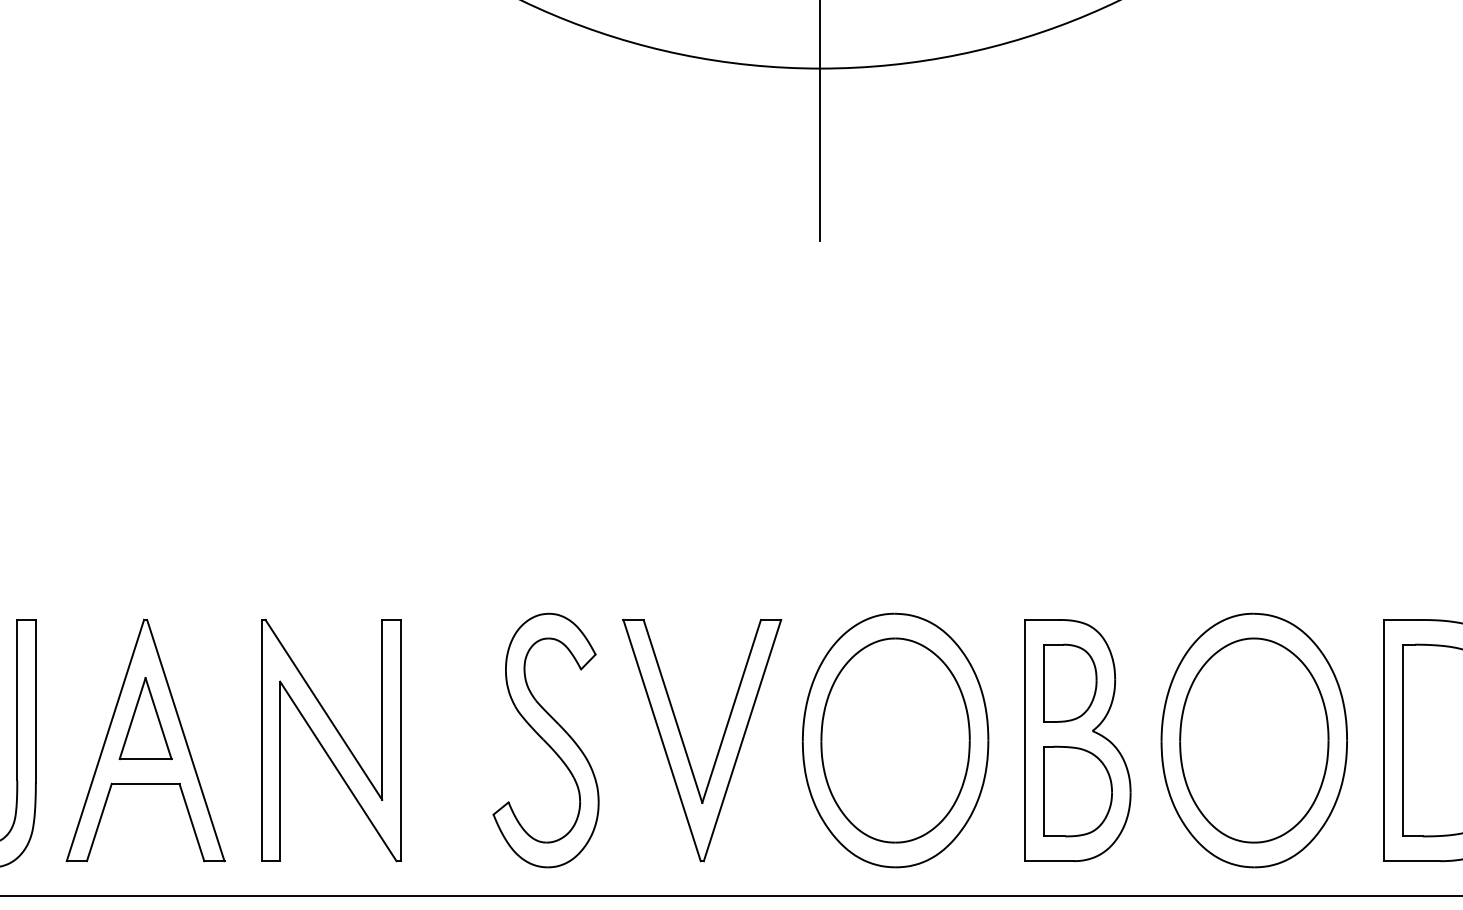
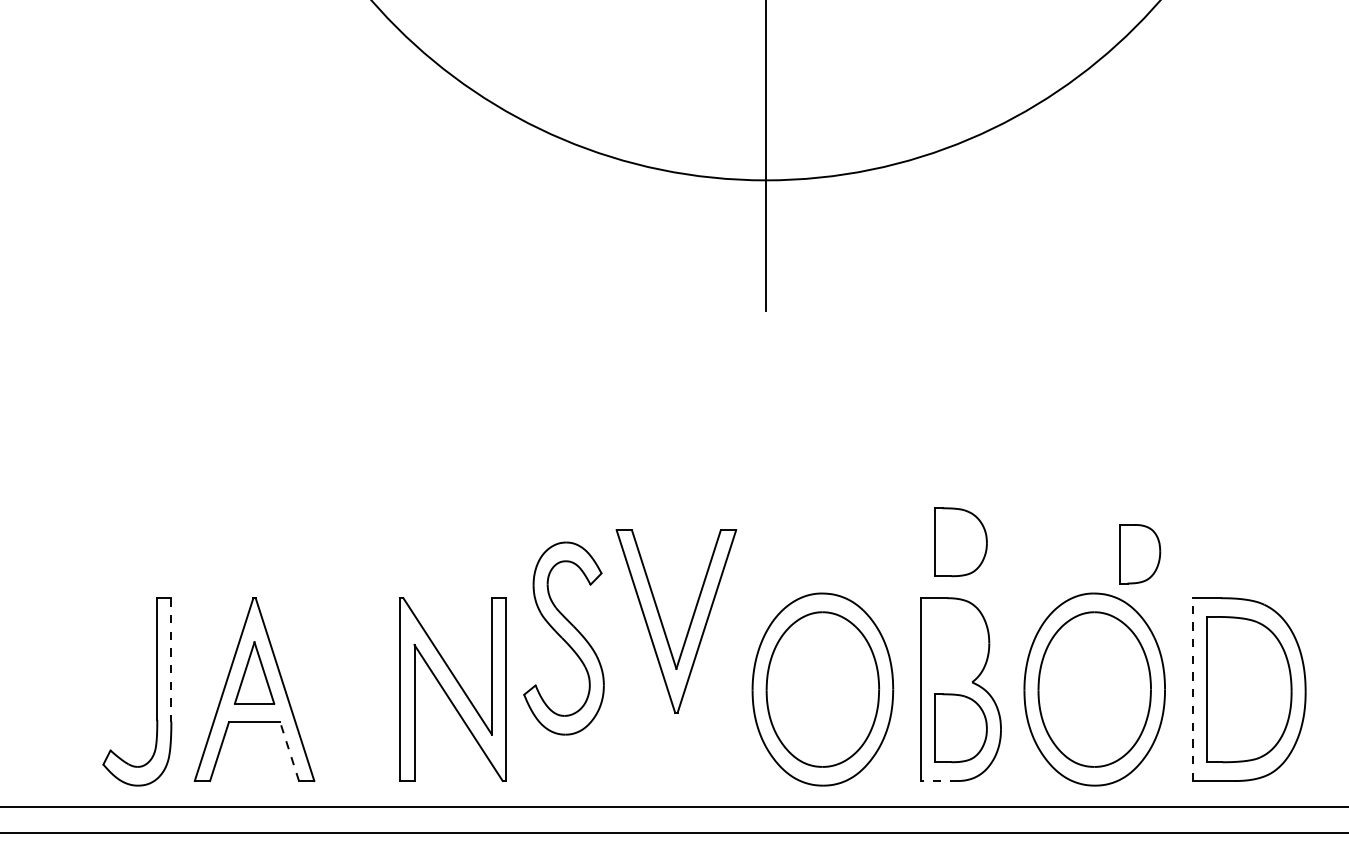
part: (1077, 546) -> (960, 542), added
part: (1070, 683) -> (1140, 554), moved
line: (36, 700) -> (171, 659), solid -> dashed
part: (330, 740) -> (452, 689), moved
part: (545, 740) -> (563, 638), moved
line: (1384, 740) -> (1193, 689), solid -> dashed
part: (685, 744) -> (663, 624), moved
line: (191, 822) -> (289, 751), solid -> dashed
line: (1049, 860) -> (939, 780), solid -> dashed

